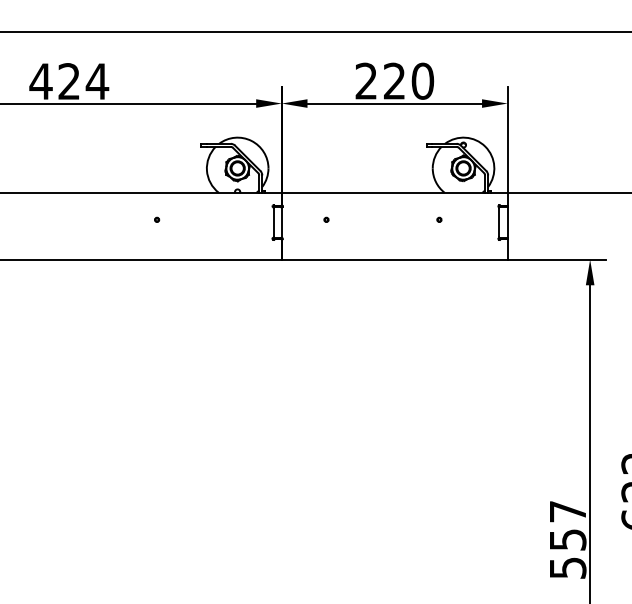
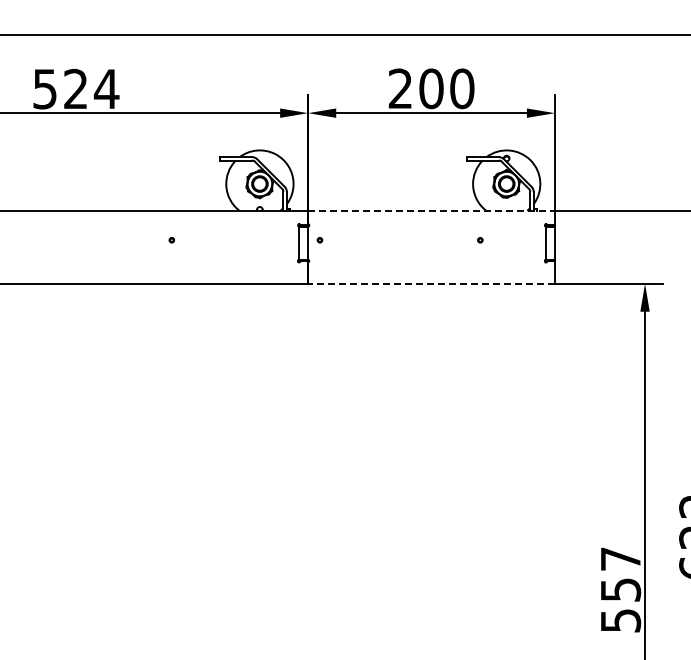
text: (394, 80) -> (431, 88), 220 -> 200
text: (40, 81) -> (44, 89), 424 -> 524
line: (395, 192) -> (432, 210), solid -> dashed
part: (326, 220) -> (319, 240), moved
line: (394, 259) -> (431, 283), solid -> dashed

